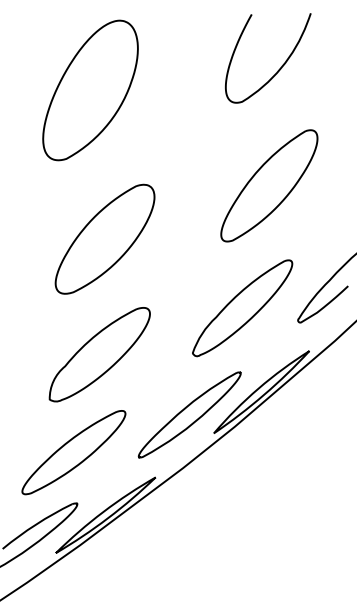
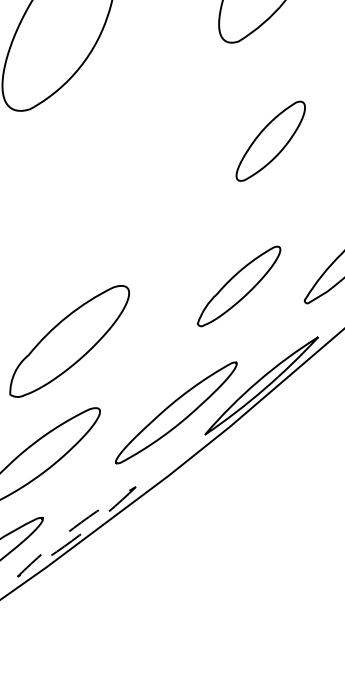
part: (269, 185) -> (270, 140), size x0.6
part: (104, 238) -> (75, 203), removed
part: (242, 308) -> (238, 286), size x0.7
line: (55, 553) -> (17, 577), solid -> dashed

